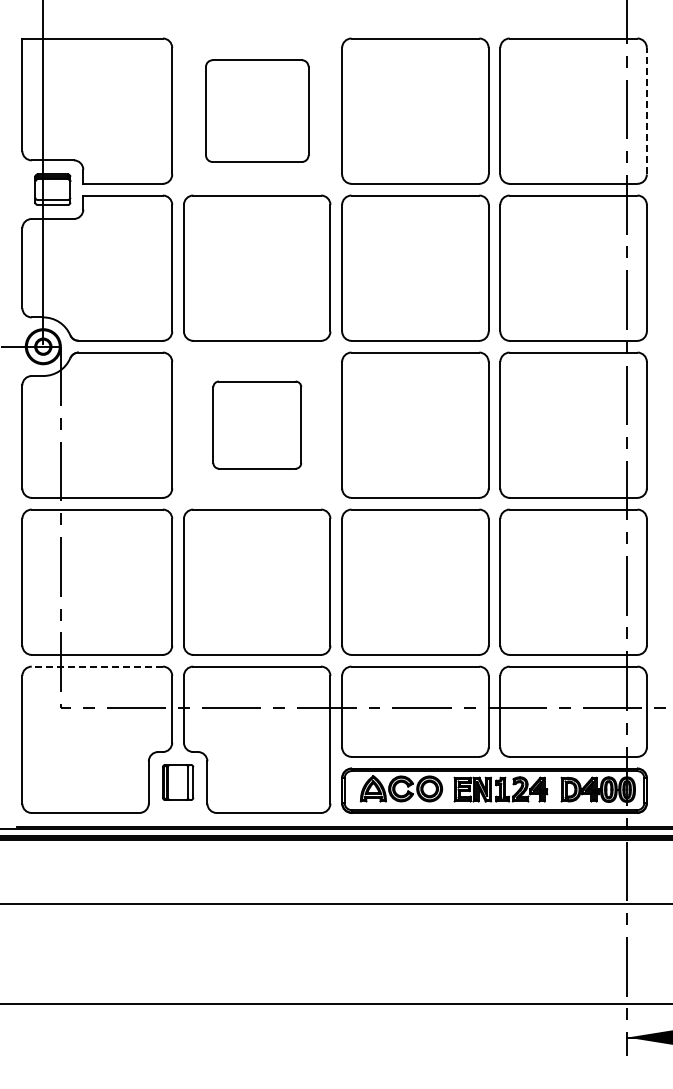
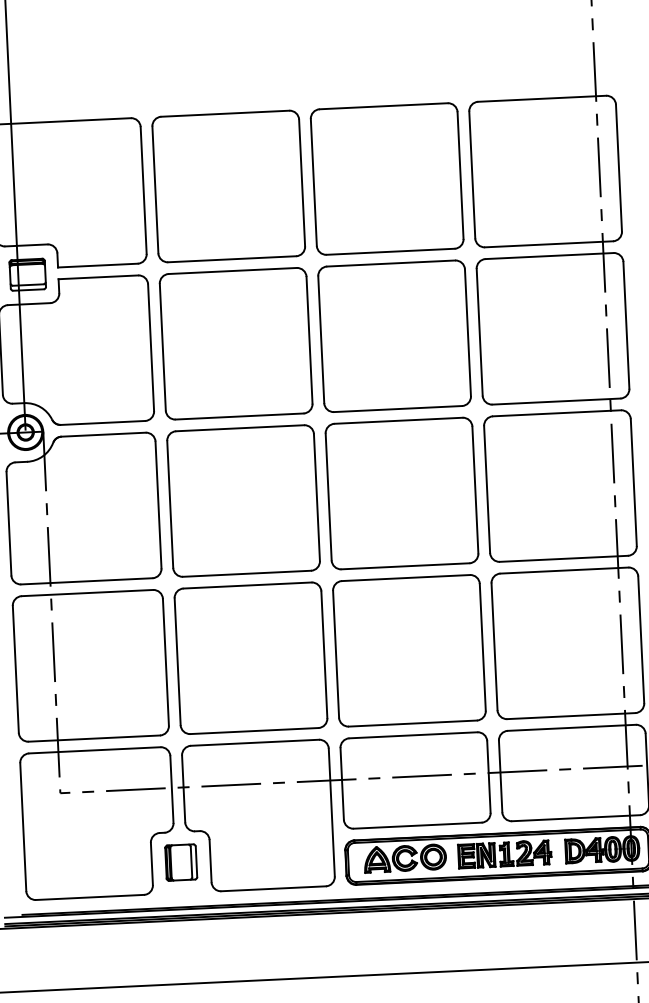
part: (257, 110) -> (229, 185), size x1.43
line: (646, 110) -> (618, 167), dashed -> solid
part: (257, 424) -> (243, 500), size x1.67
line: (97, 666) -> (95, 750), dashed -> solid

